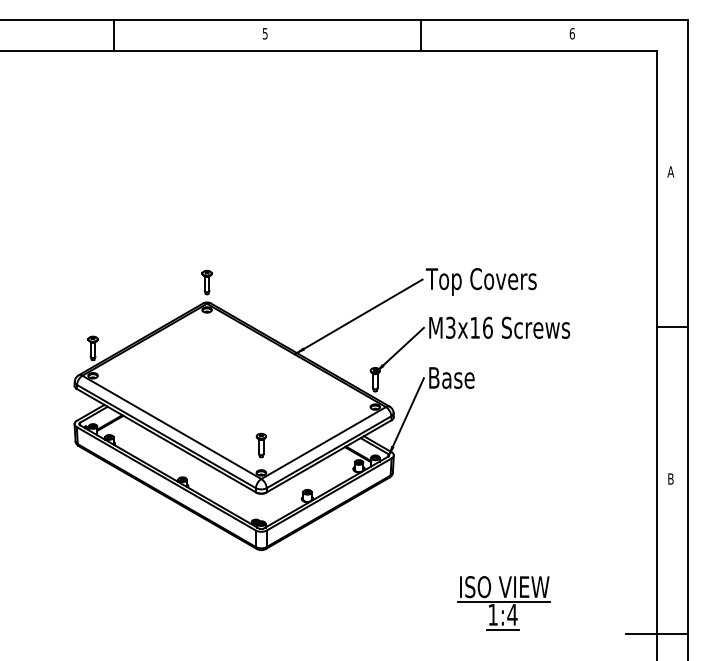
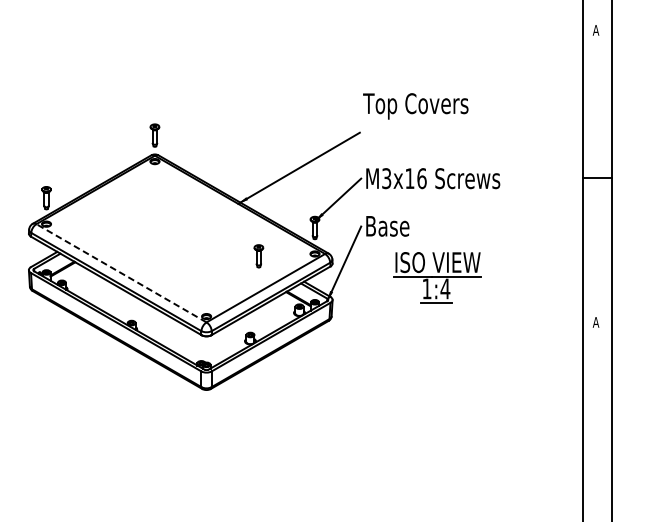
text: (480, 281) -> (415, 106), moved
line: (171, 427) -> (121, 273), solid -> dashed
part: (260, 445) -> (258, 256), moved
text: (670, 478) -> (595, 321), B -> A
part: (503, 603) -> (436, 278), moved
line: (656, 634) -> (582, 470), removed

